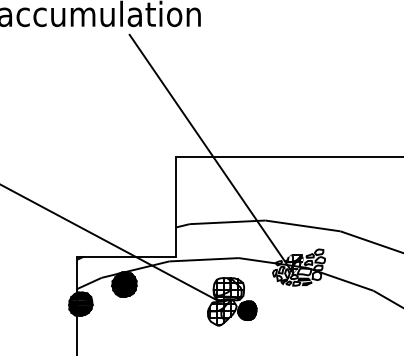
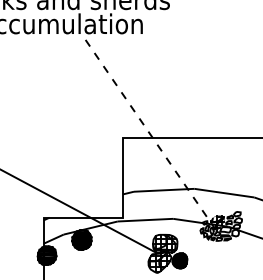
line: (210, 152) -> (150, 134), solid -> dashed

